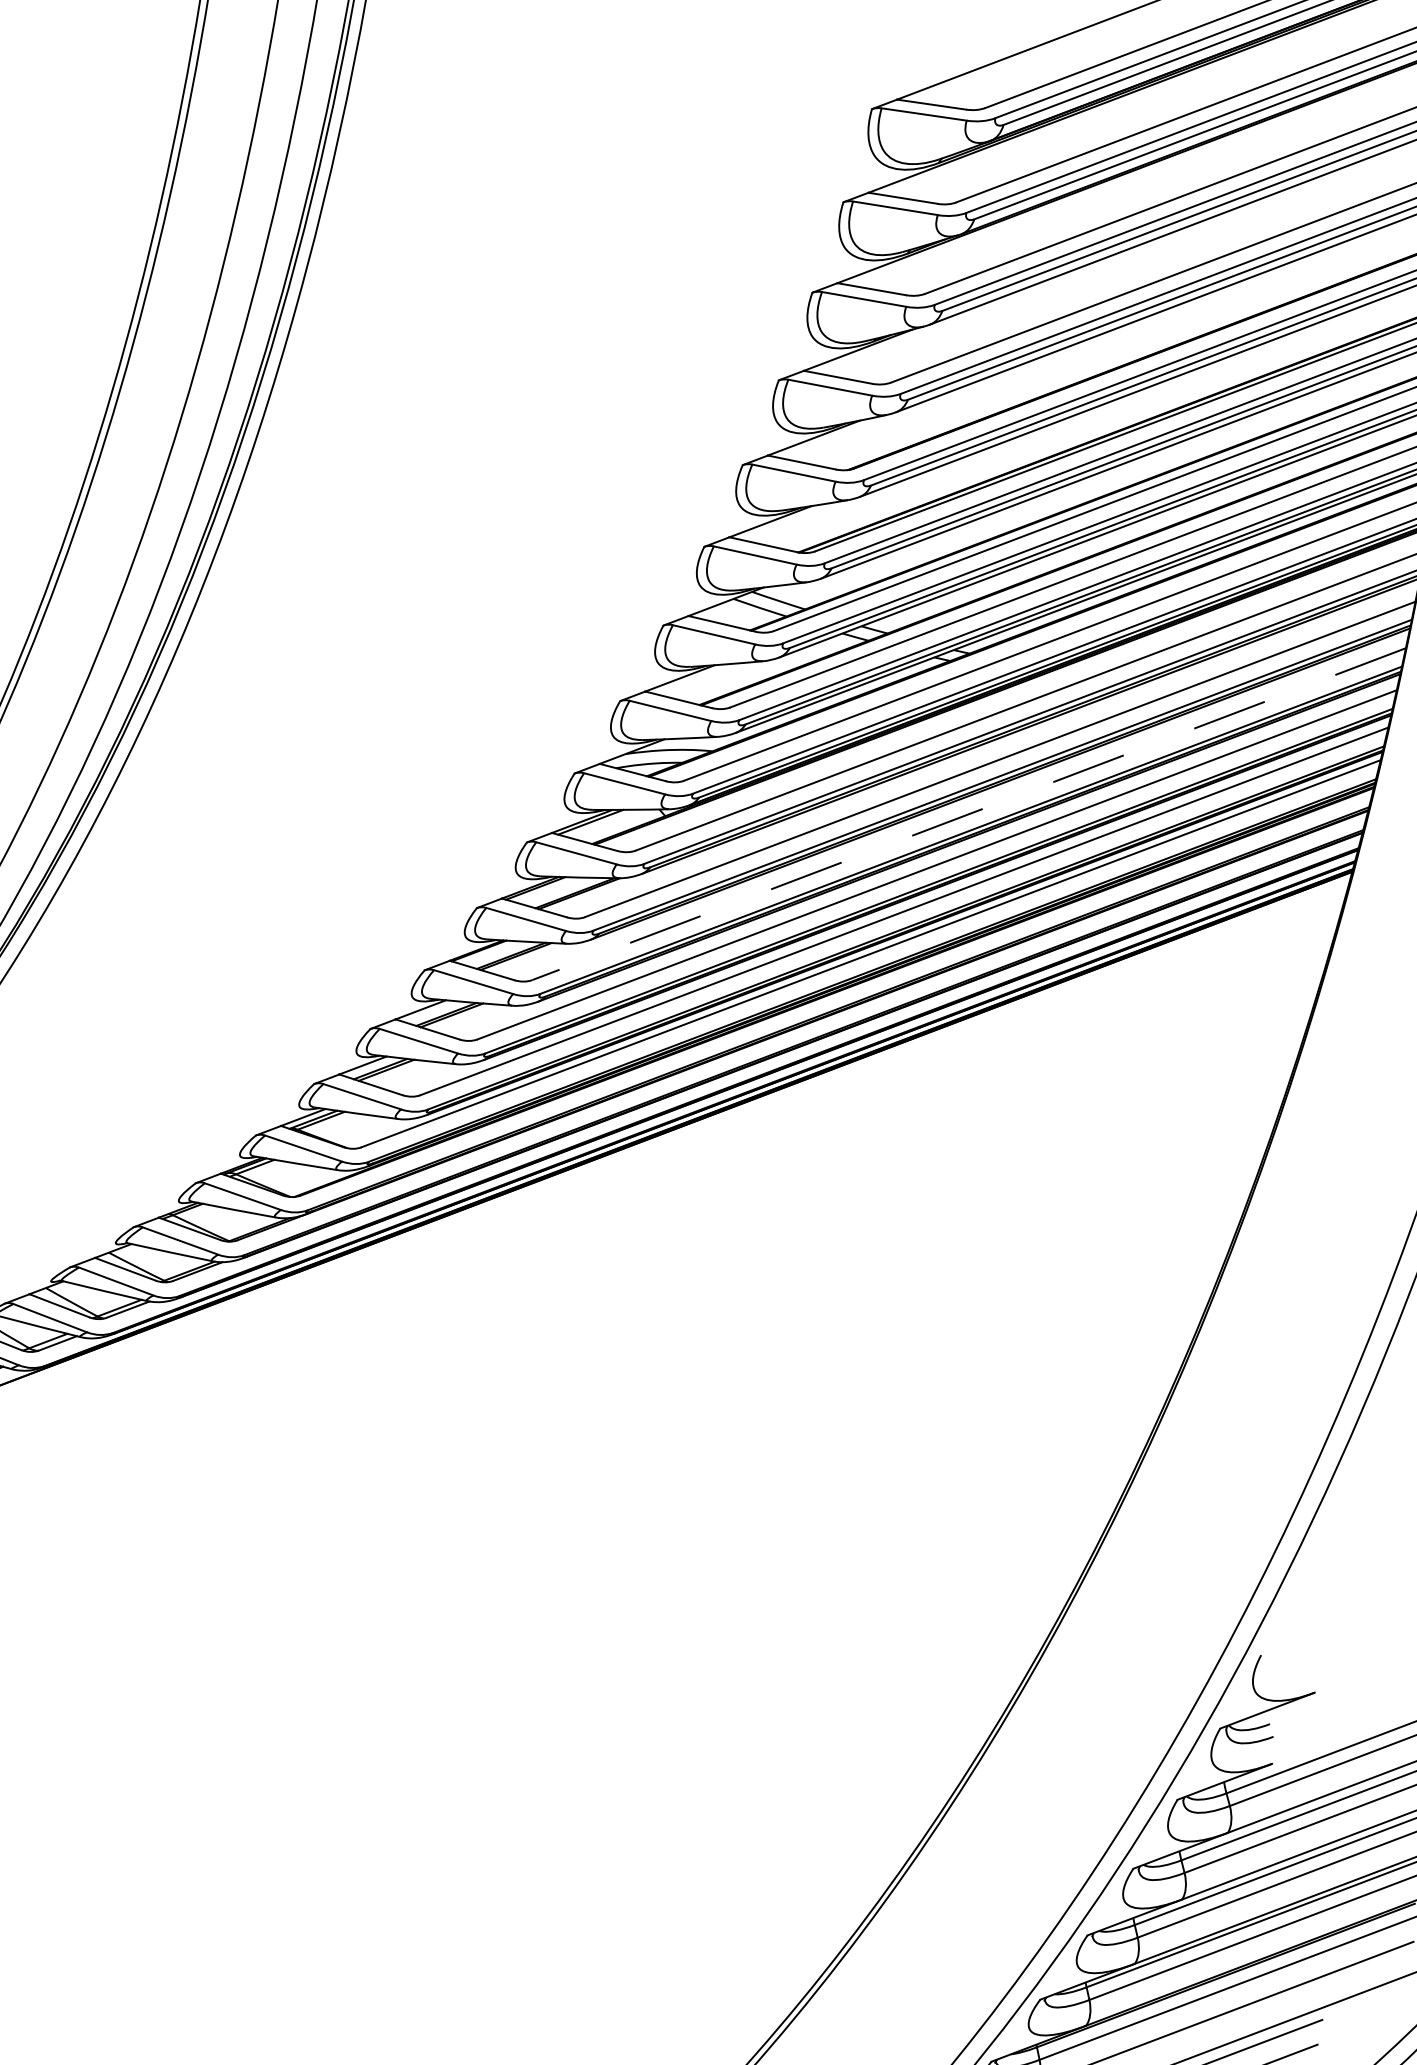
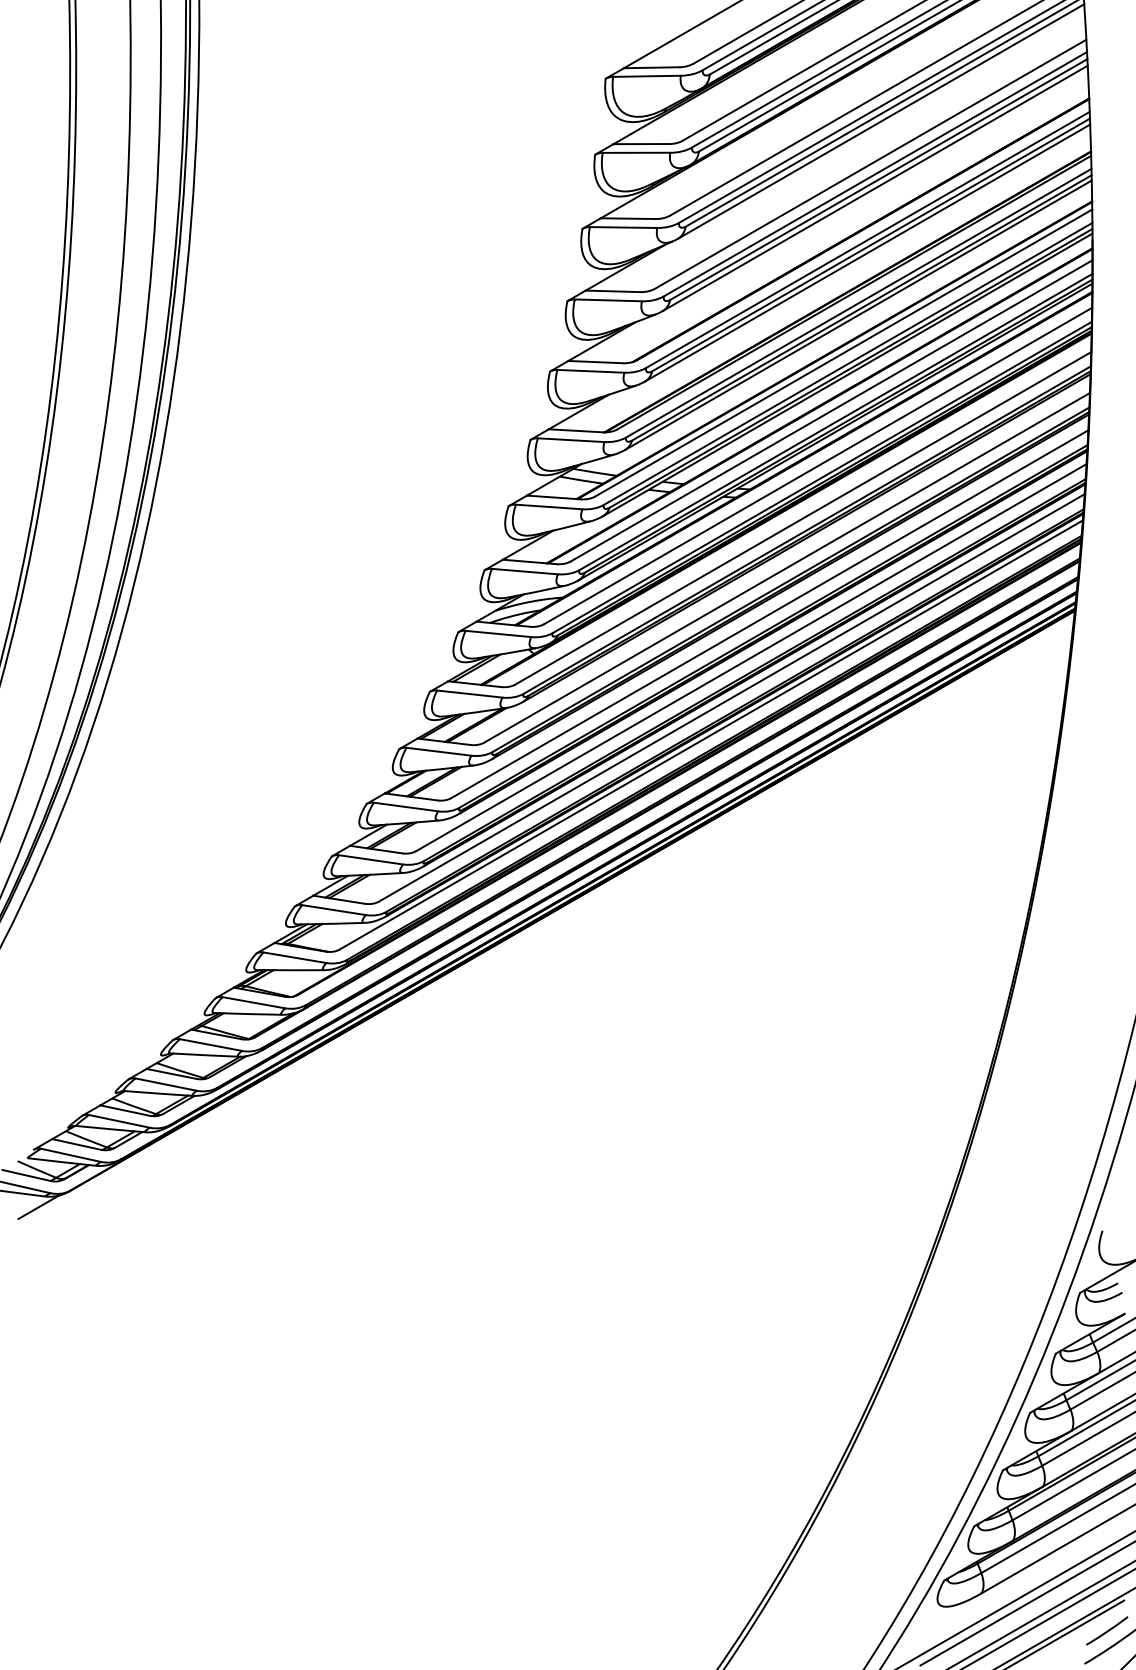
line: (968, 814) -> (769, 614), dashed -> solid

